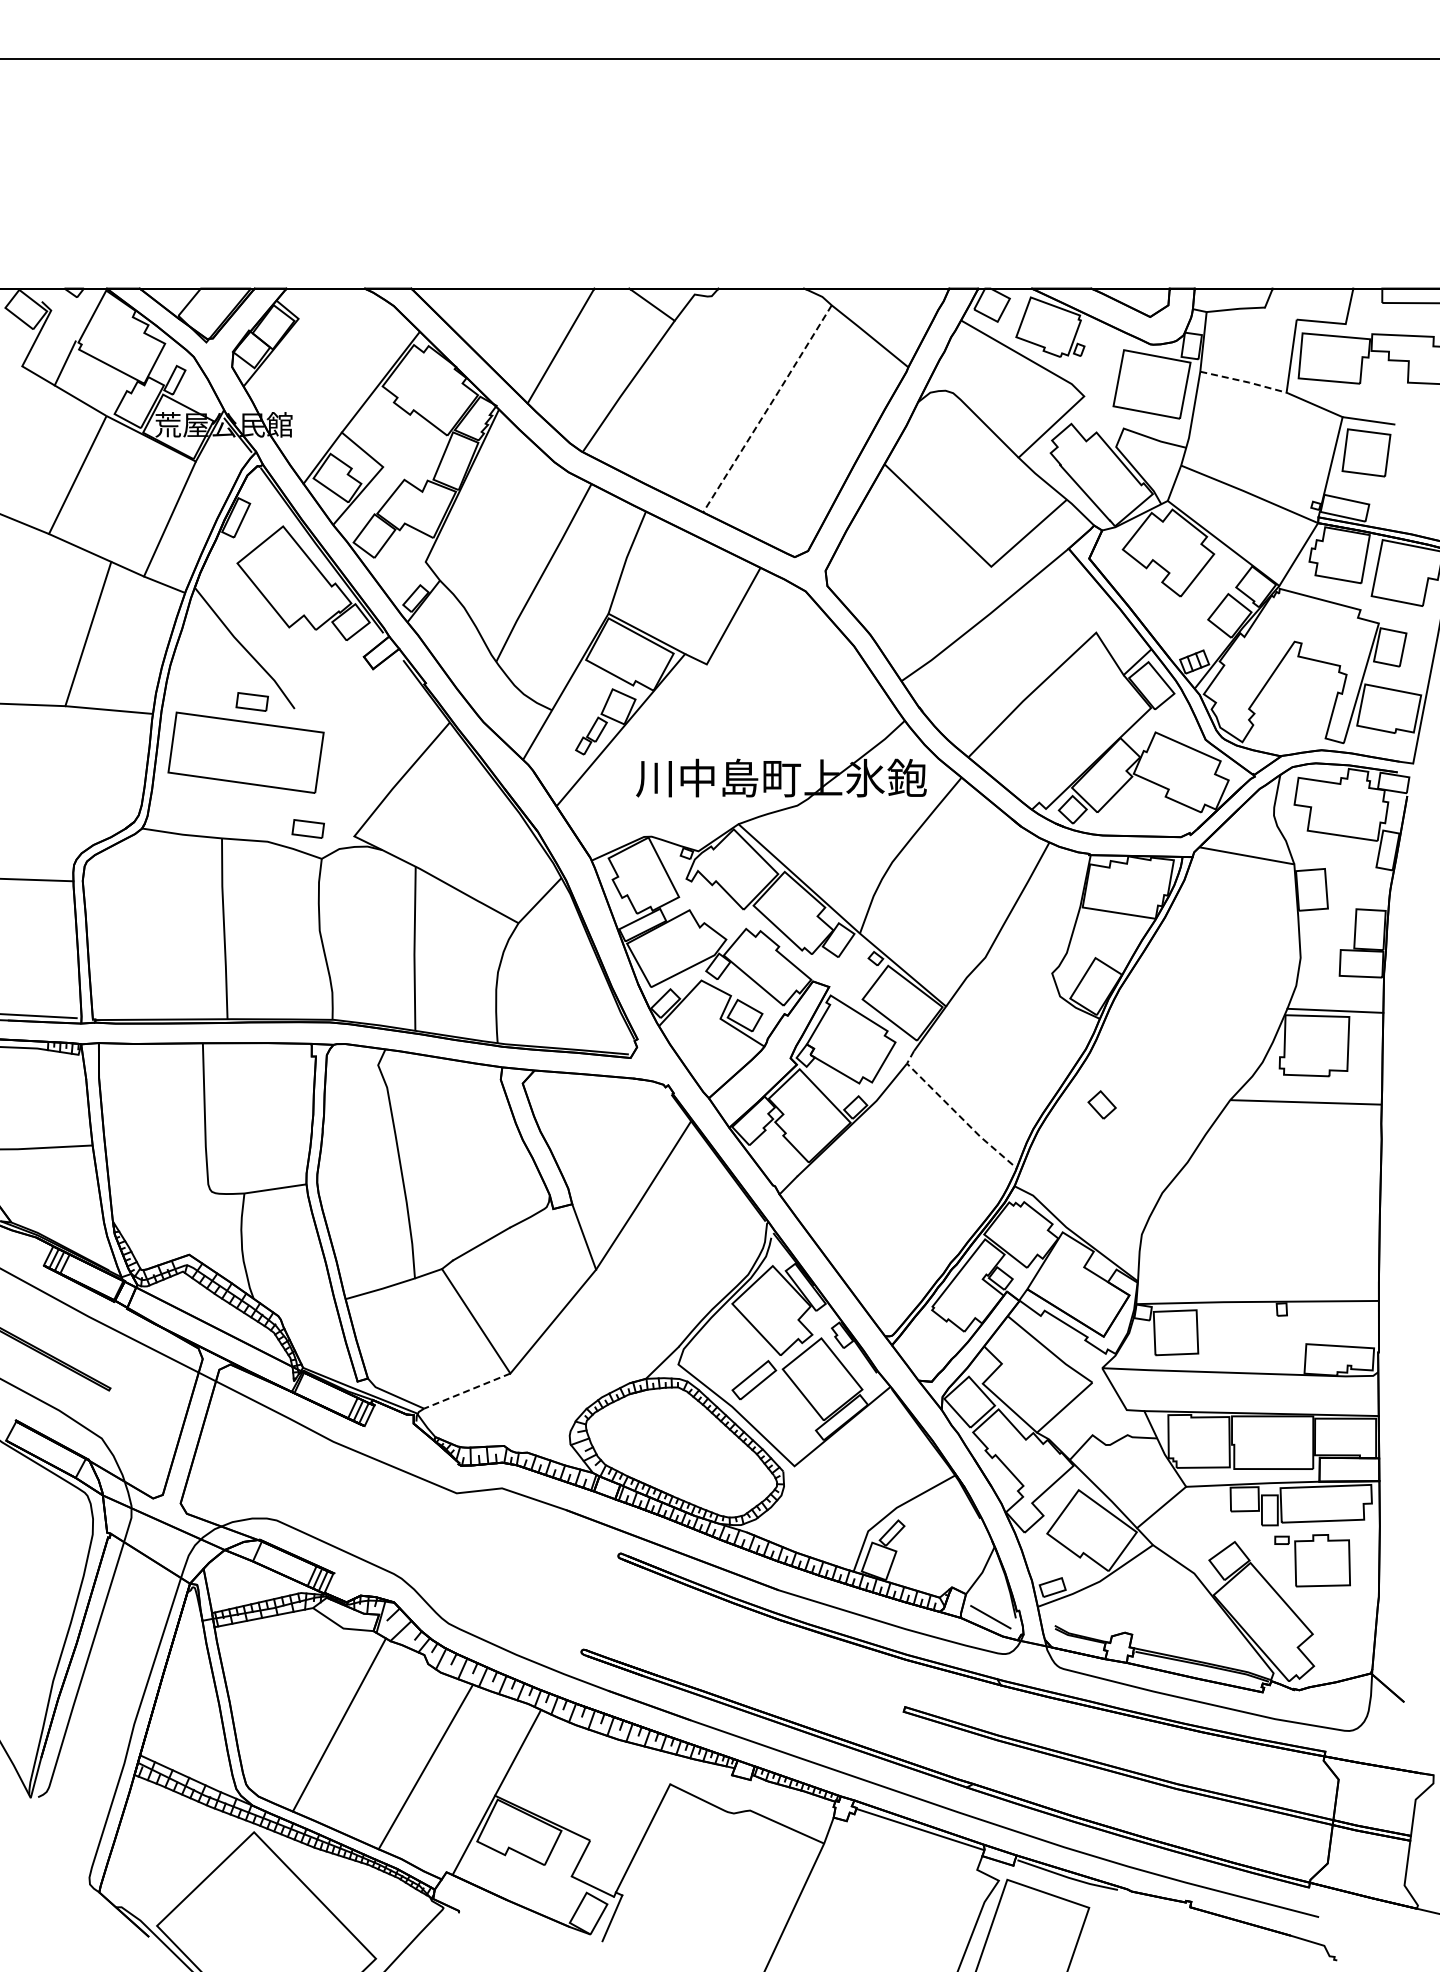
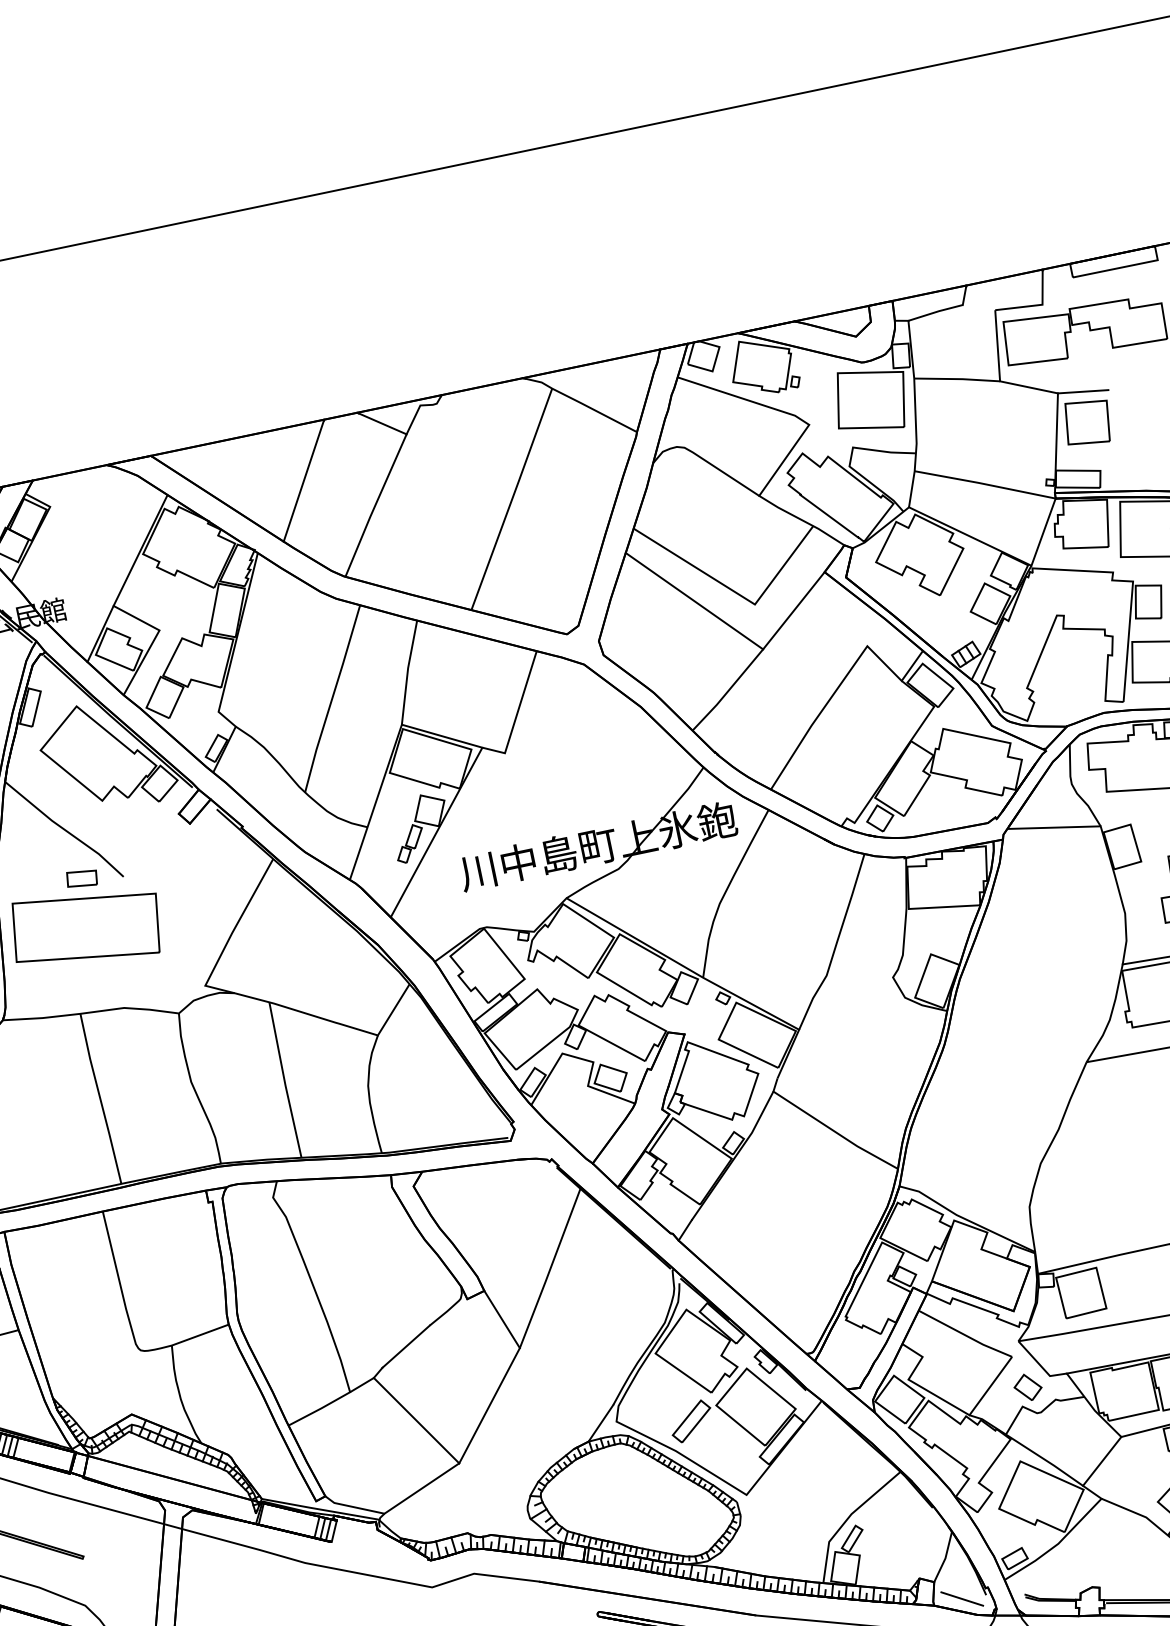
line: (1244, 381) -> (958, 379), dashed -> solid
line: (767, 409) -> (511, 499), dashed -> solid
line: (930, 550) -> (694, 601), added
part: (307, 828) -> (159, 987), removed
part: (1101, 1104) -> (1027, 1387), moved
line: (955, 1112) -> (828, 1128), dashed -> solid
line: (467, 1391) -> (422, 1488), dashed -> solid

